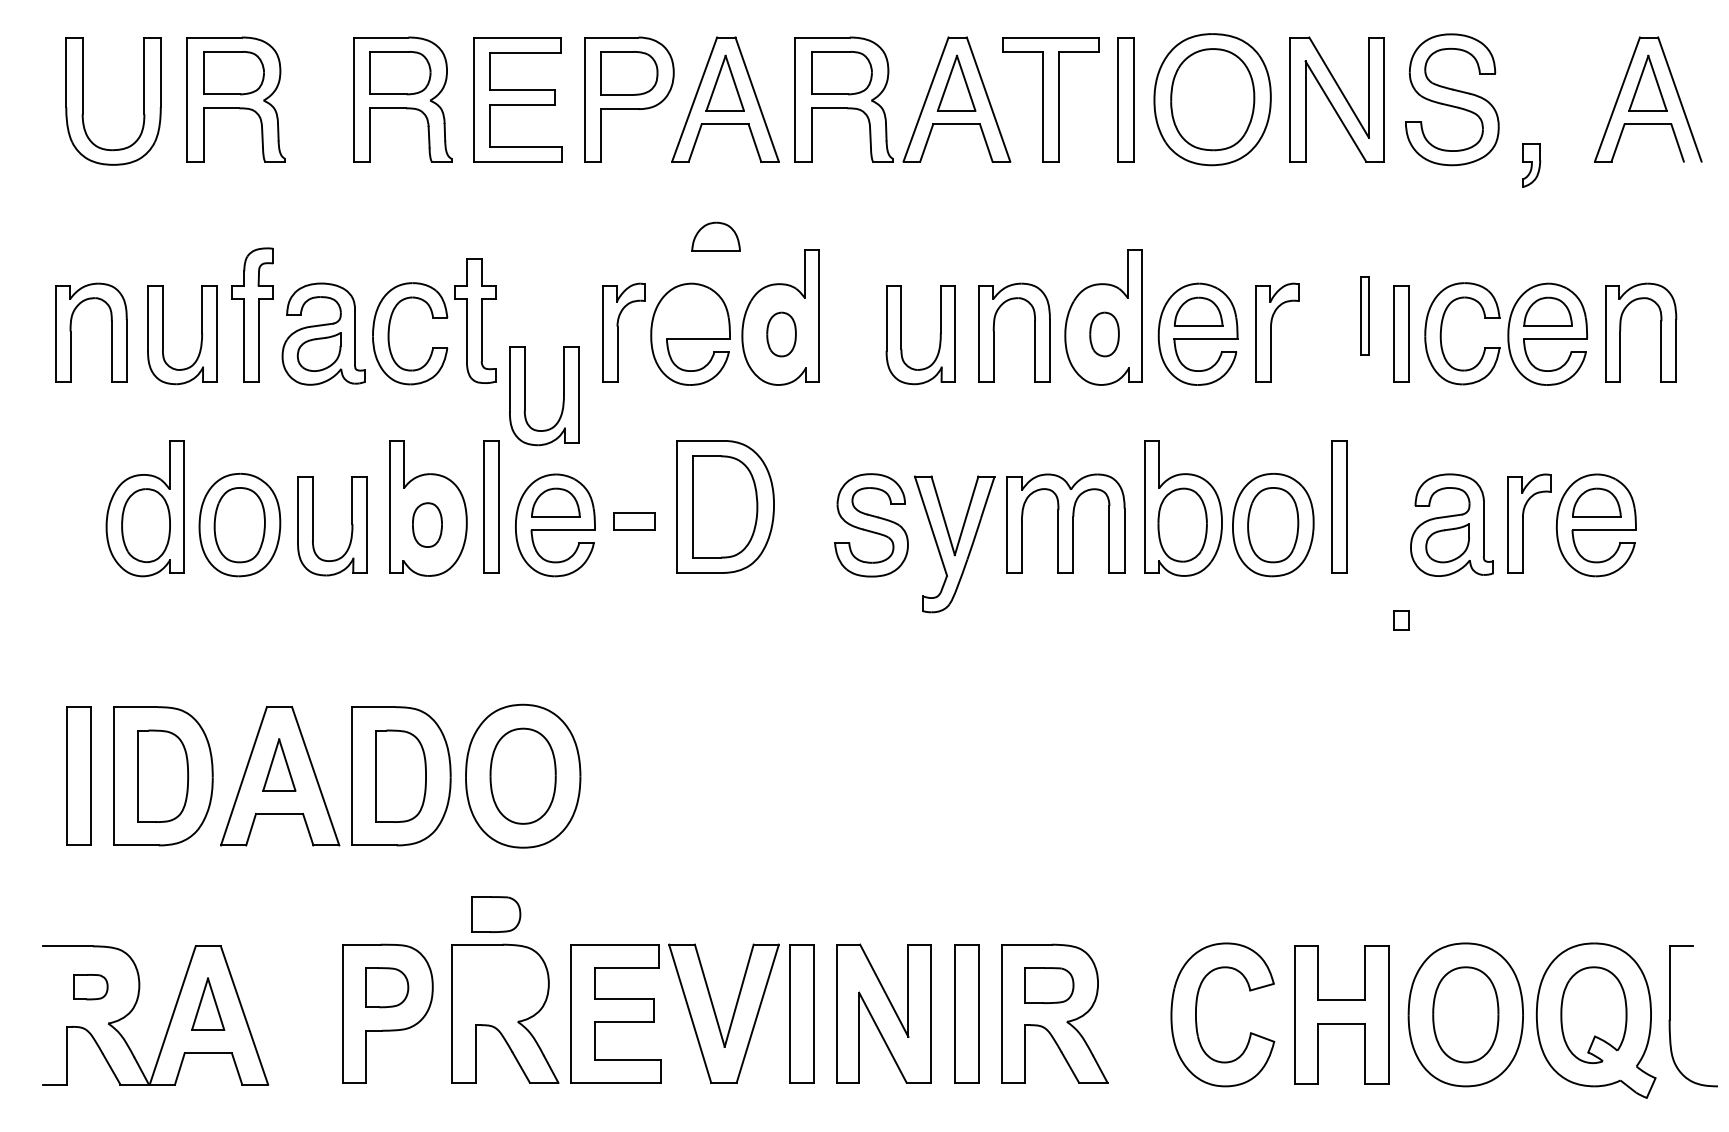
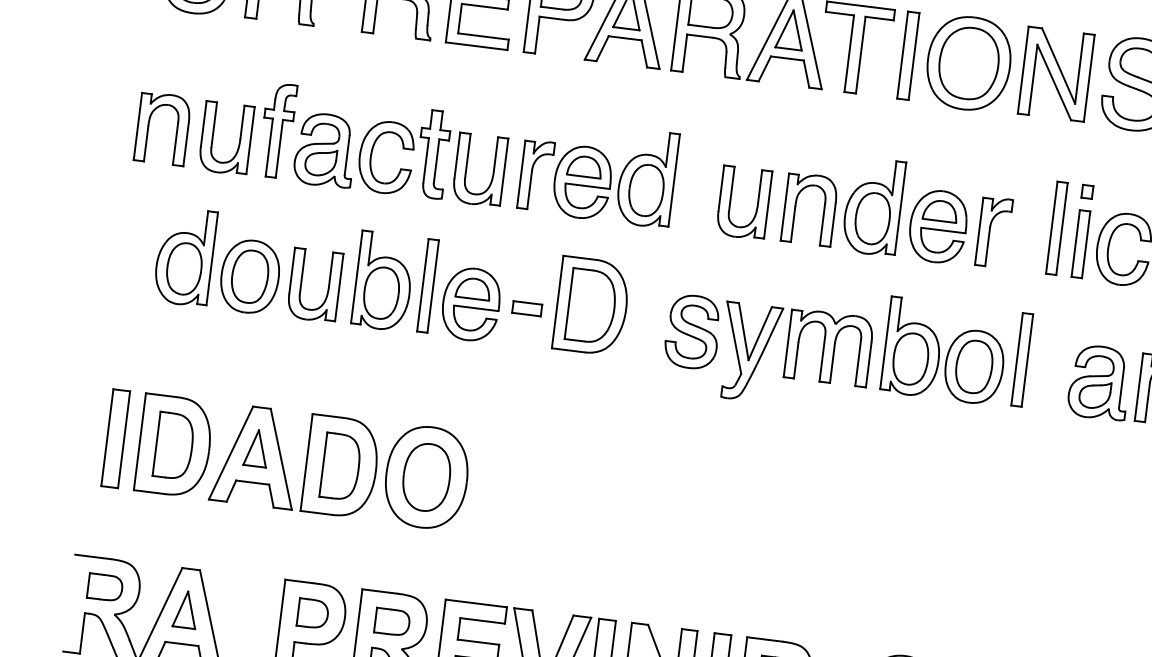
part: (715, 236) -> (584, 166), moved
part: (1364, 315) -> (1056, 227), size x1.67
part: (781, 334) -> (646, 190), size x1.67
part: (1104, 334) -> (872, 218), size x1.67
part: (562, 401) -> (492, 175), moved
part: (427, 524) -> (381, 292), size x1.67
part: (1401, 620) -> (1087, 191), moved
part: (496, 914) -> (392, 622), moved
part: (90, 986) -> (105, 587), size x1.43

